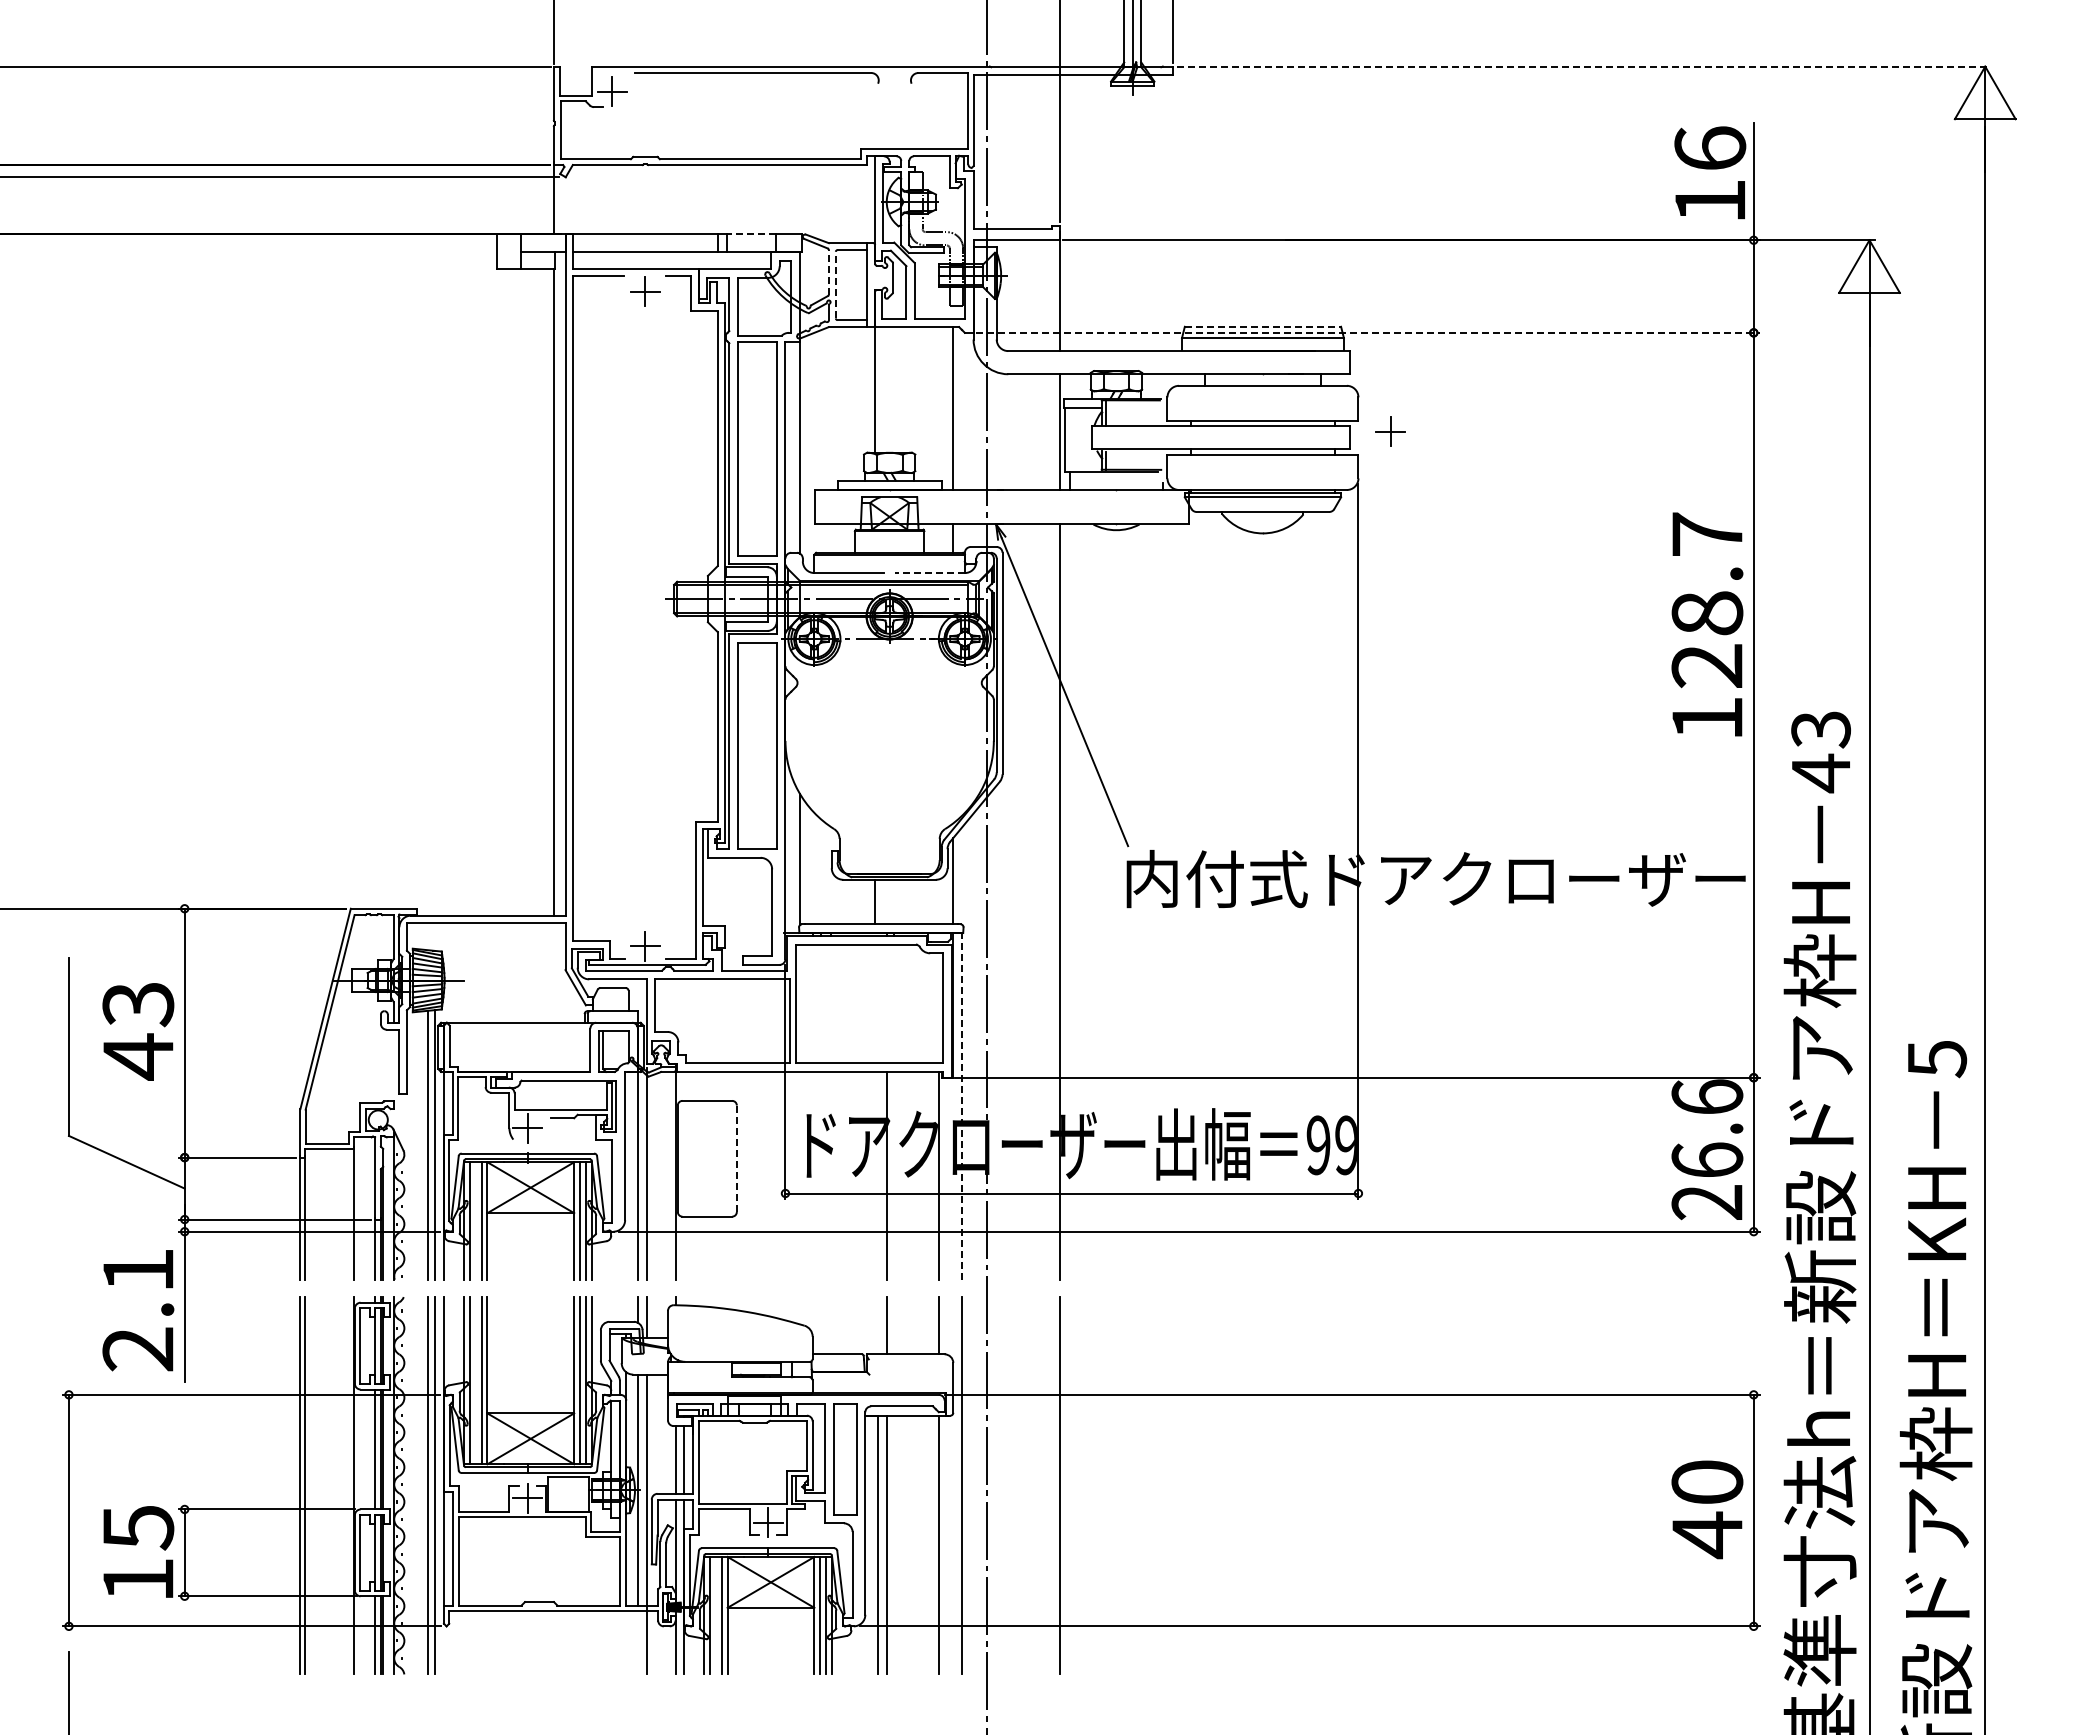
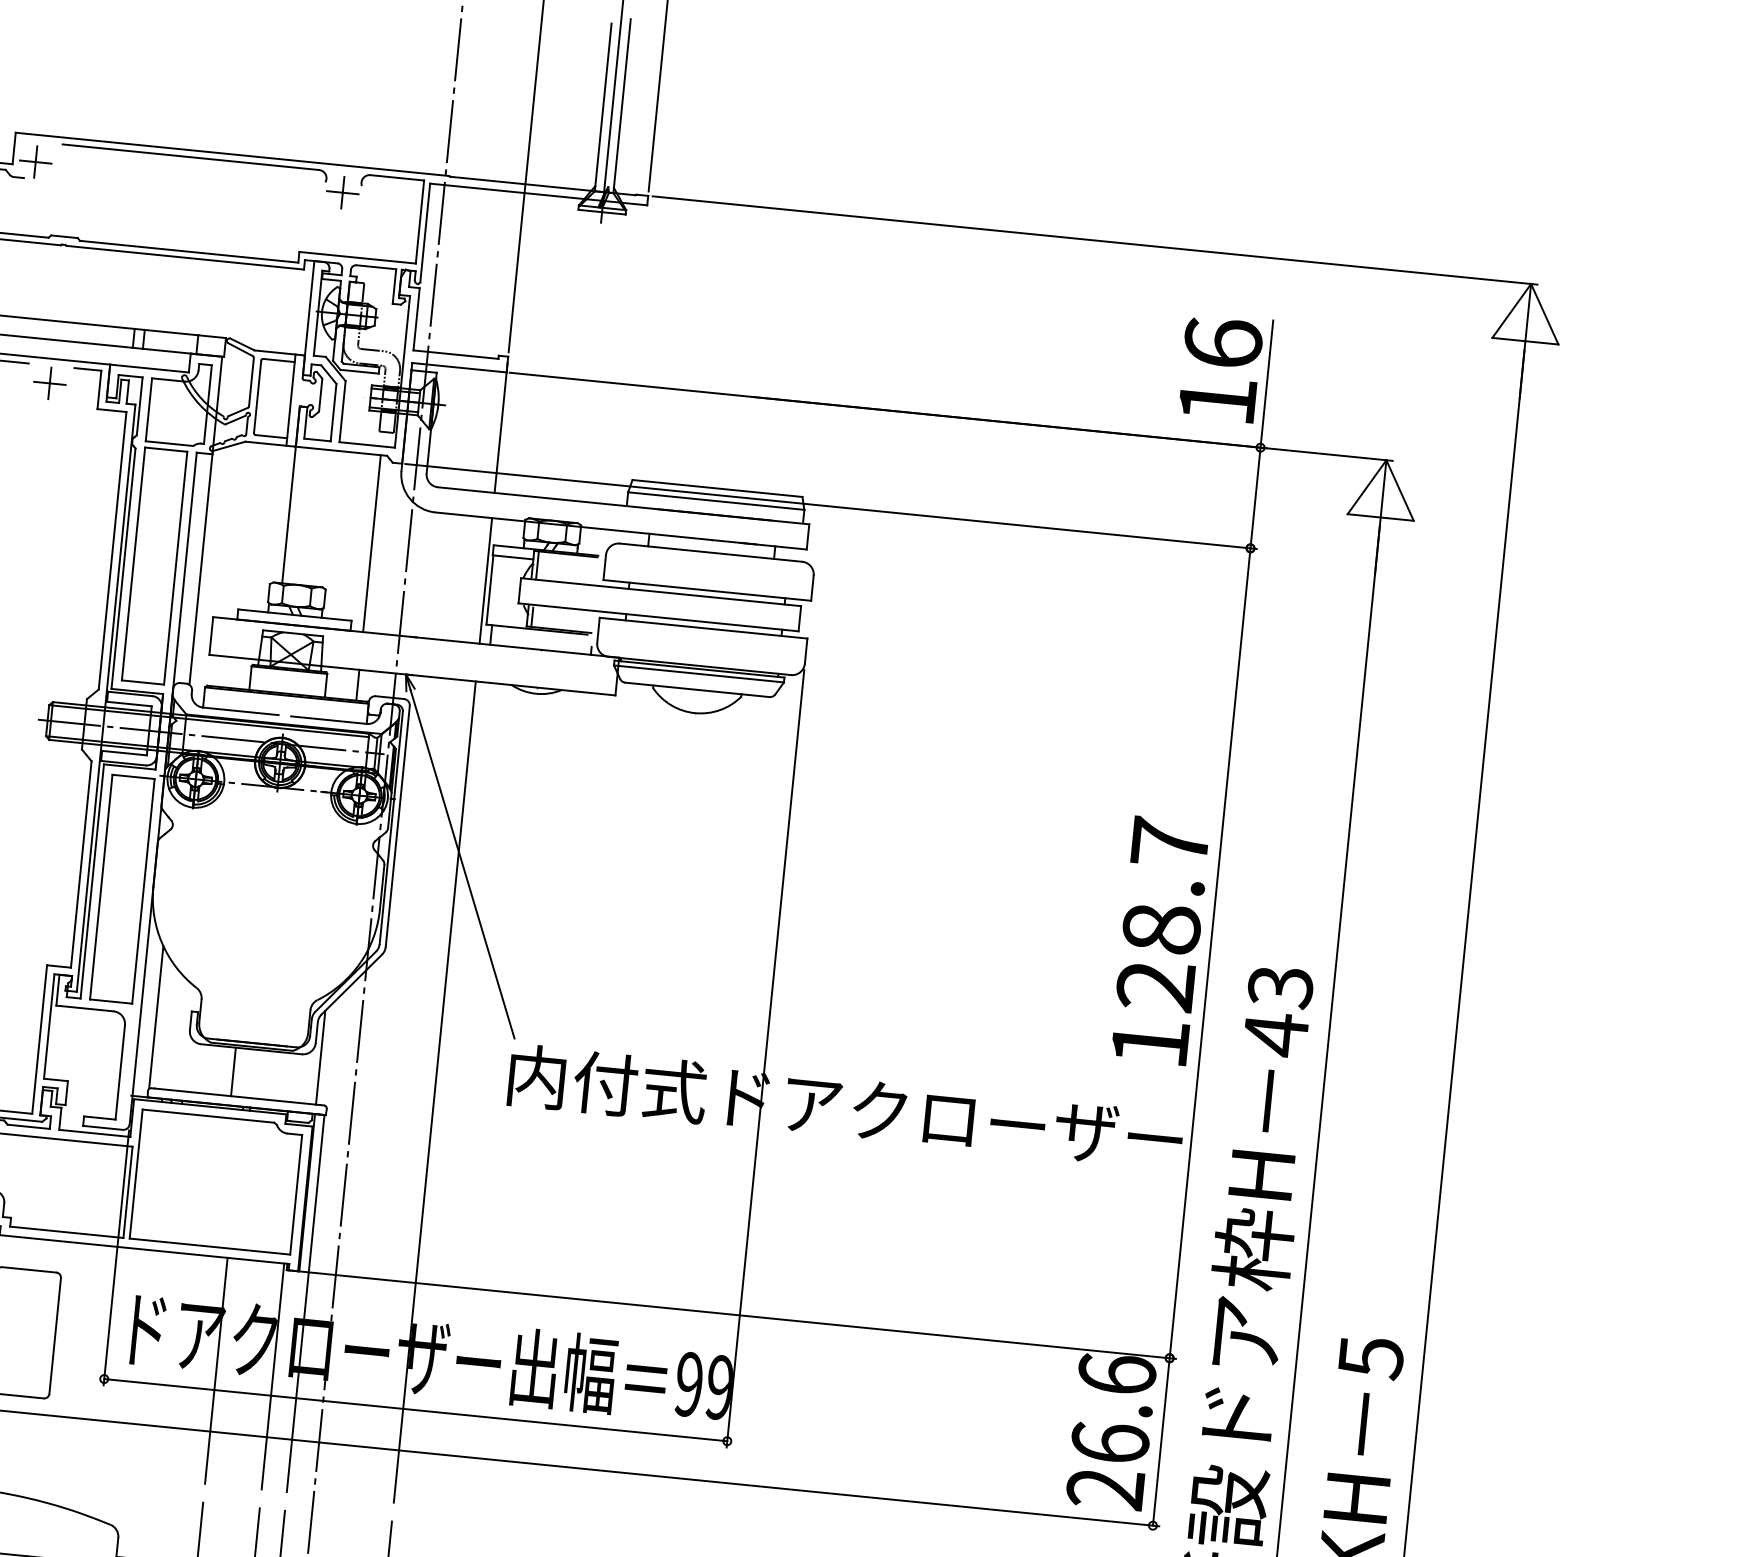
line: (1584, 66) -> (1095, 240), dashed -> solid
line: (751, 234) -> (171, 332), dashed -> solid
line: (828, 271) -> (251, 381), dashed -> solid
line: (835, 284) -> (257, 396), dashed -> solid
line: (1263, 326) -> (718, 488), dashed -> solid
line: (1368, 332) -> (831, 506), dashed -> solid
part: (1390, 431) -> (342, 192), moved
line: (930, 573) -> (329, 720), dashed -> solid
text: (1707, 624) -> (1160, 940), moved
line: (962, 1105) -> (306, 1302), dashed -> solid
line: (736, 1158) -> (54, 1335), dashed -> solid

